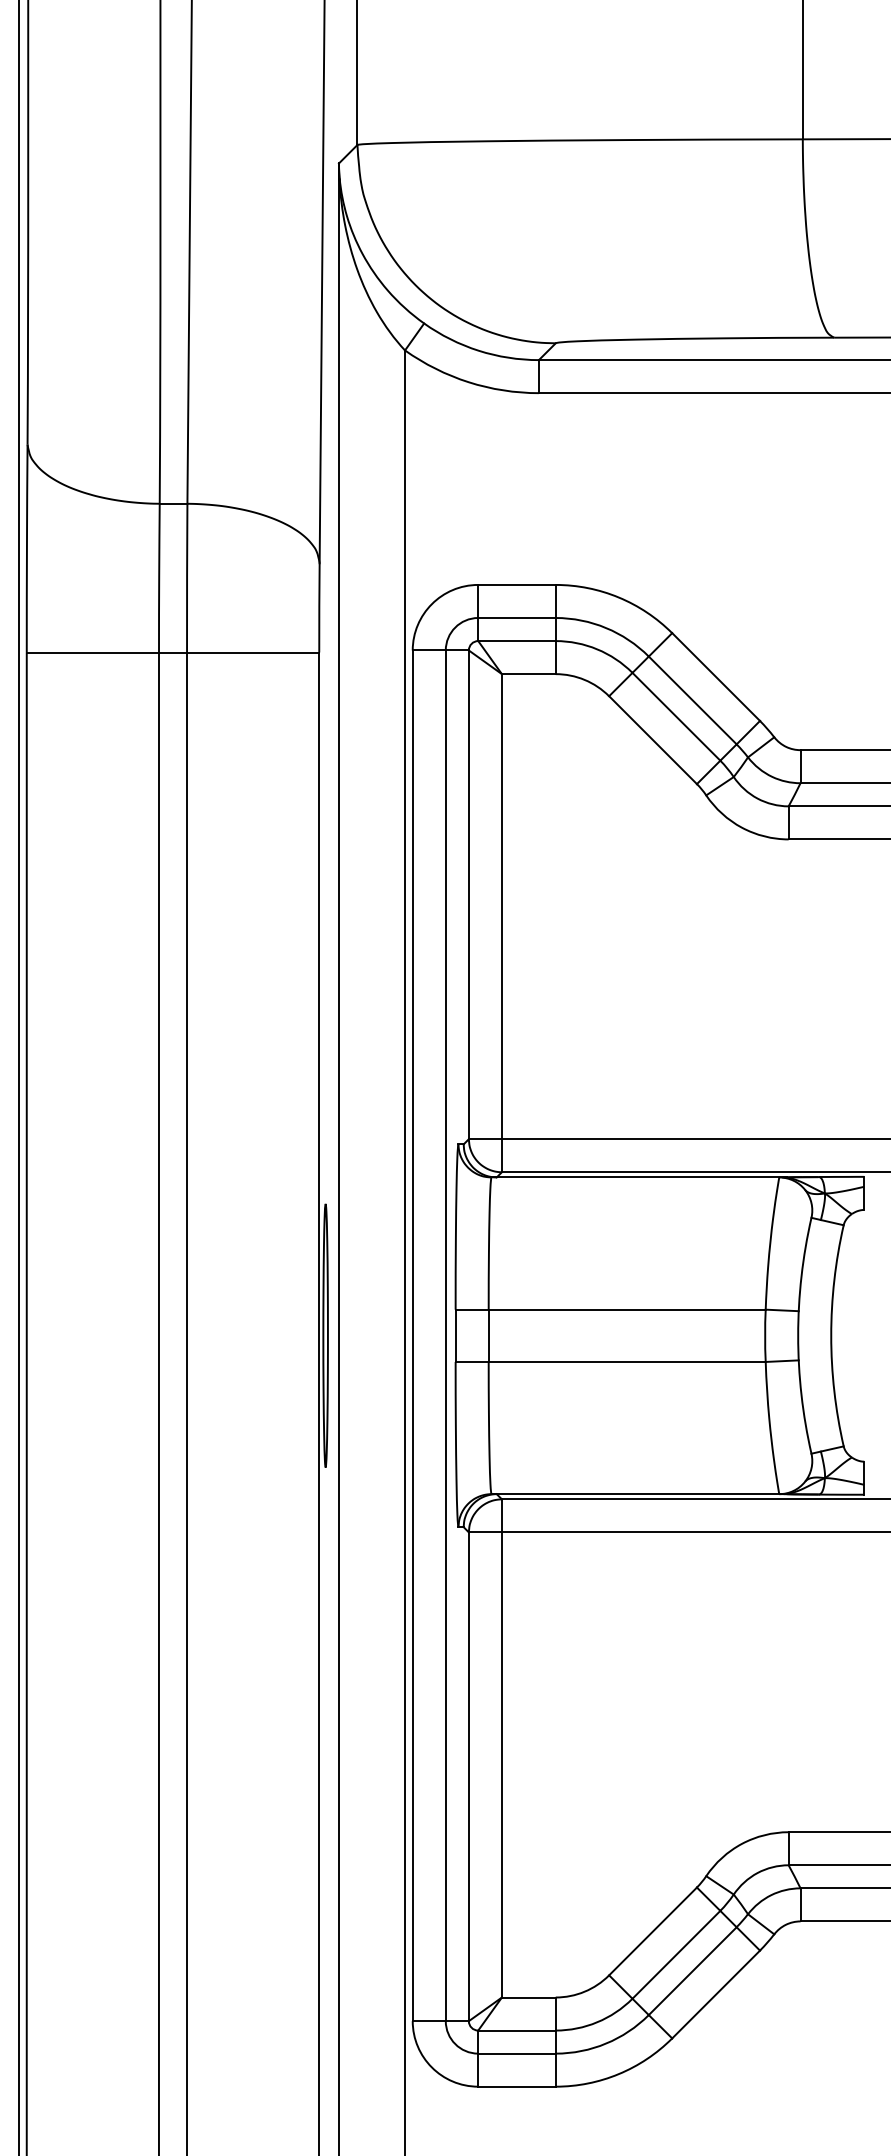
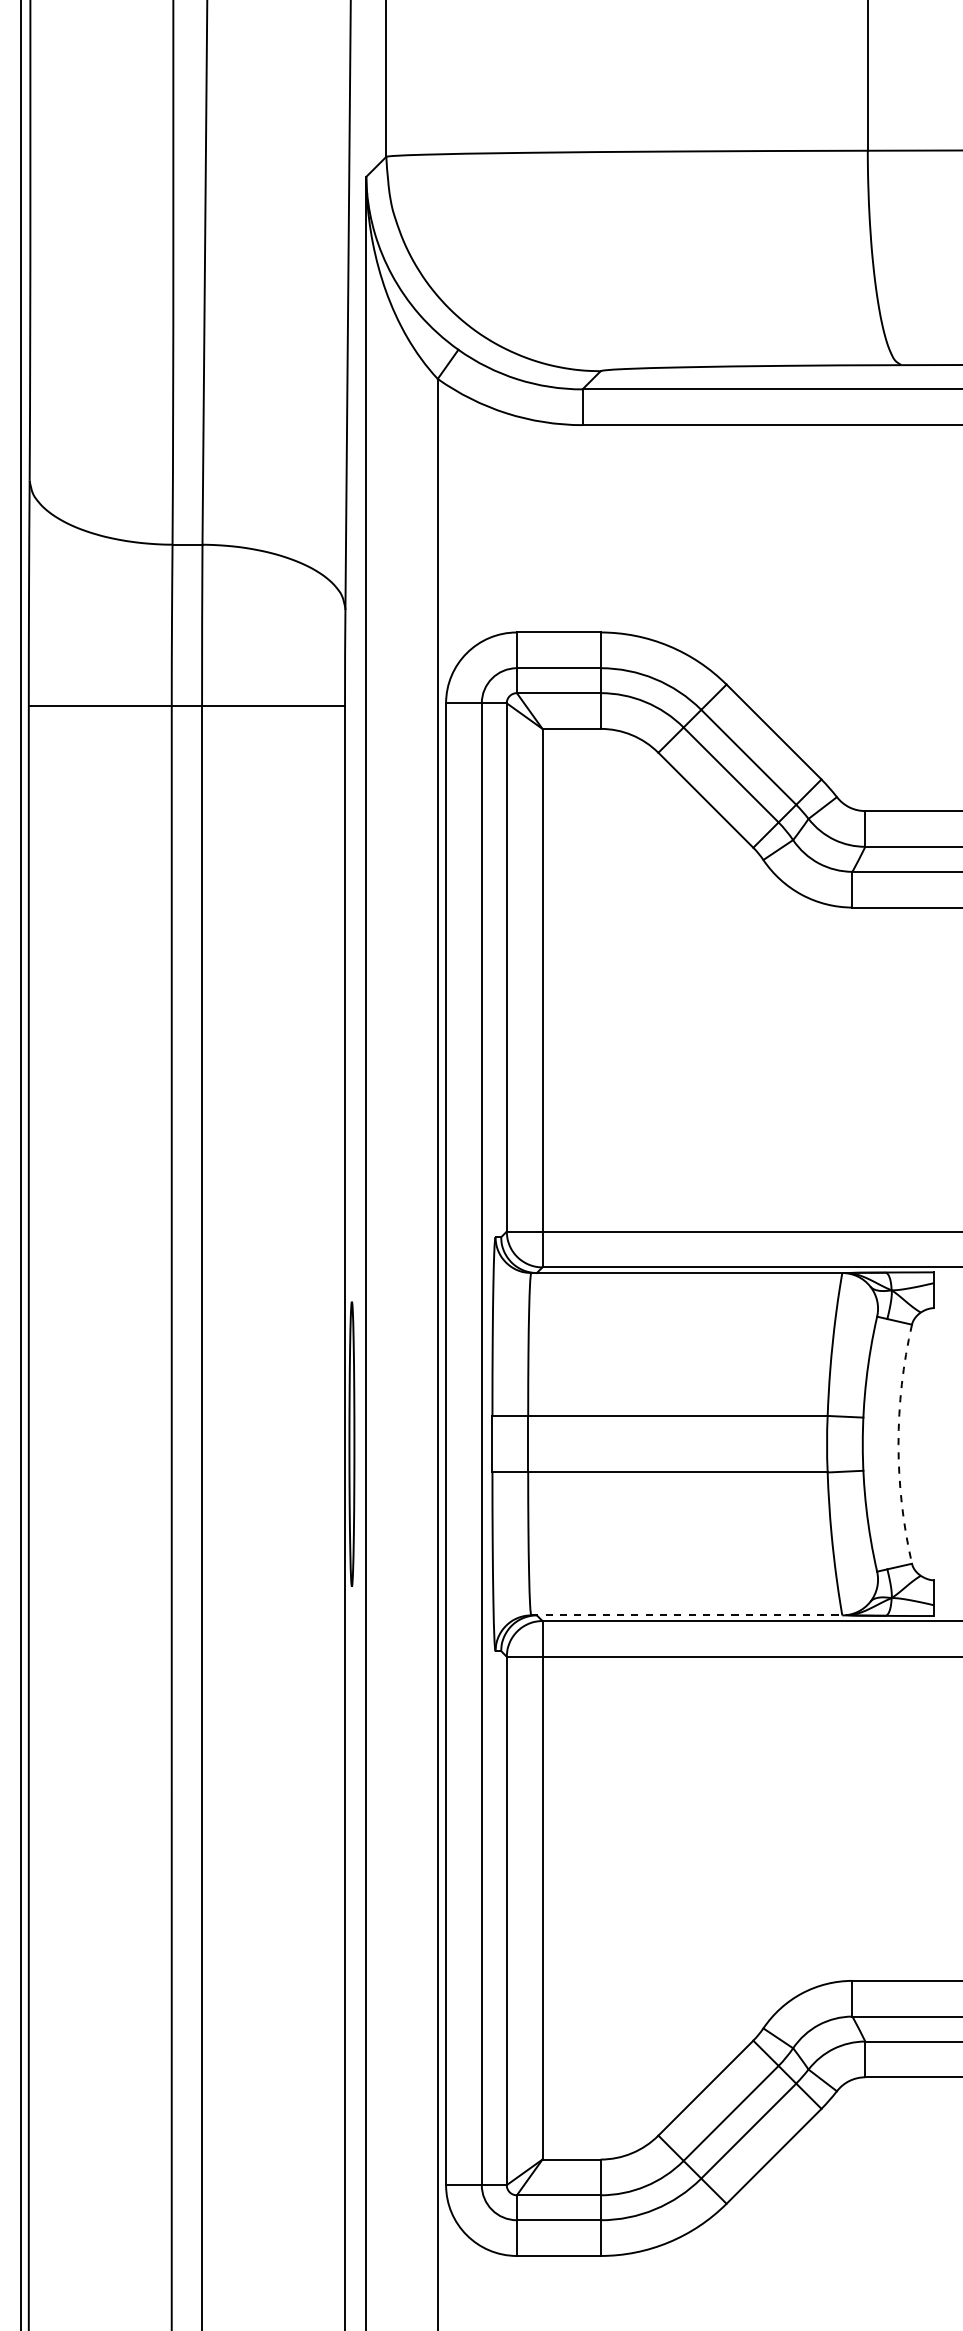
arc: (831, 1336) -> (898, 1444), solid -> dashed
line: (638, 1494) -> (690, 1615), solid -> dashed

